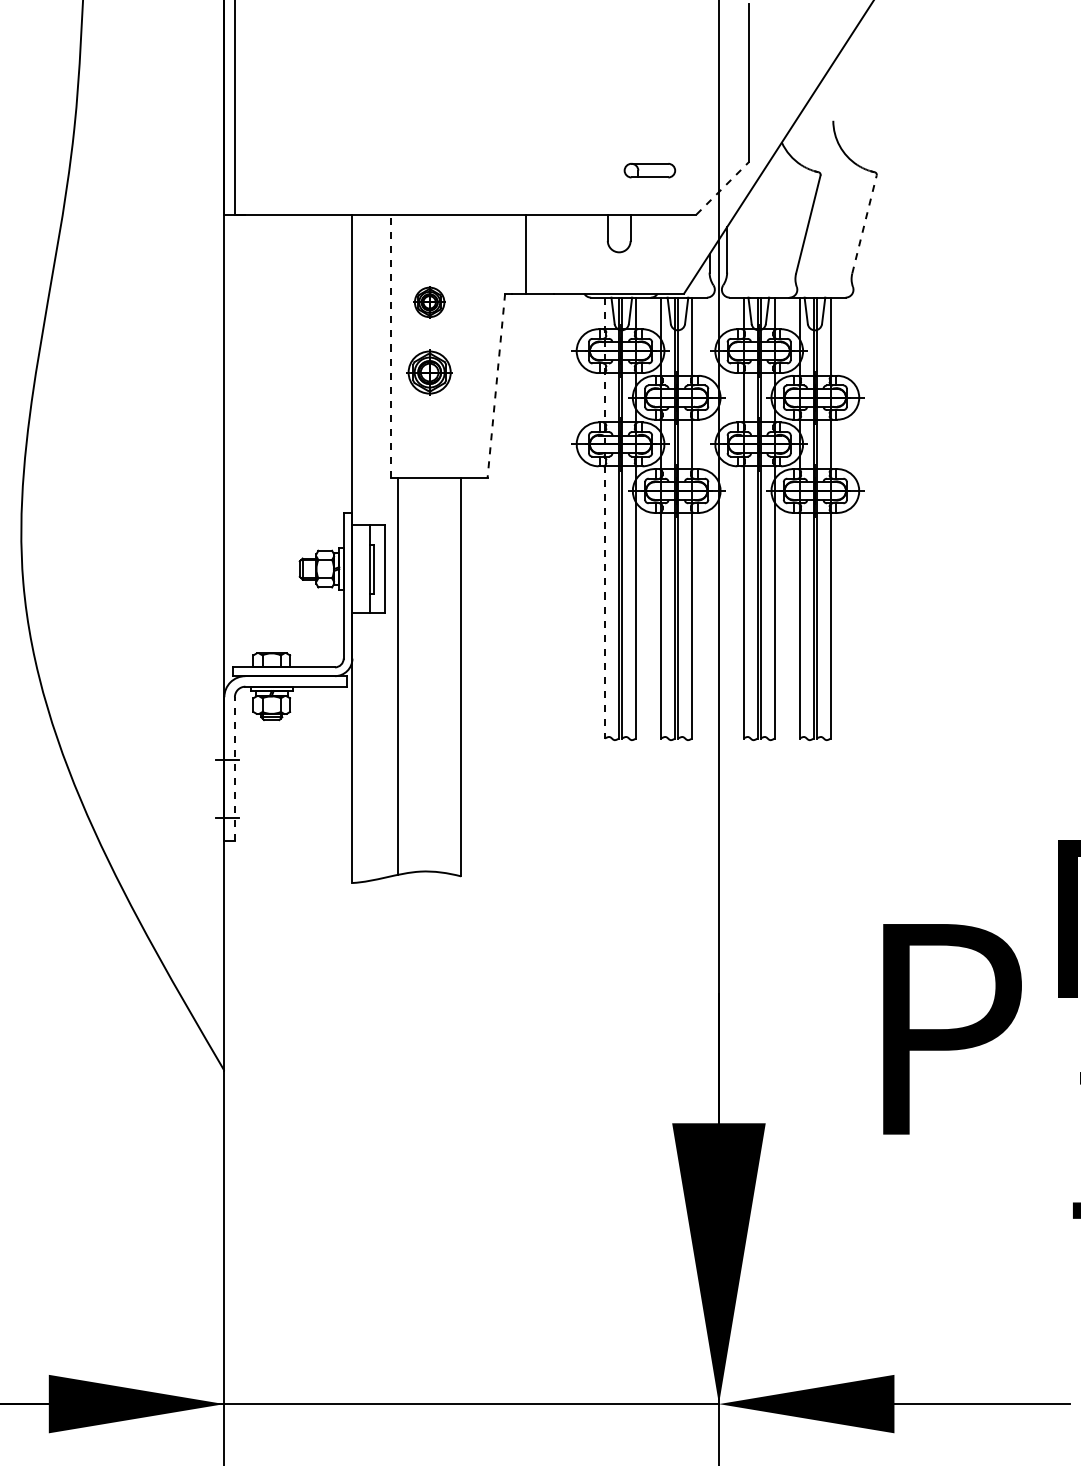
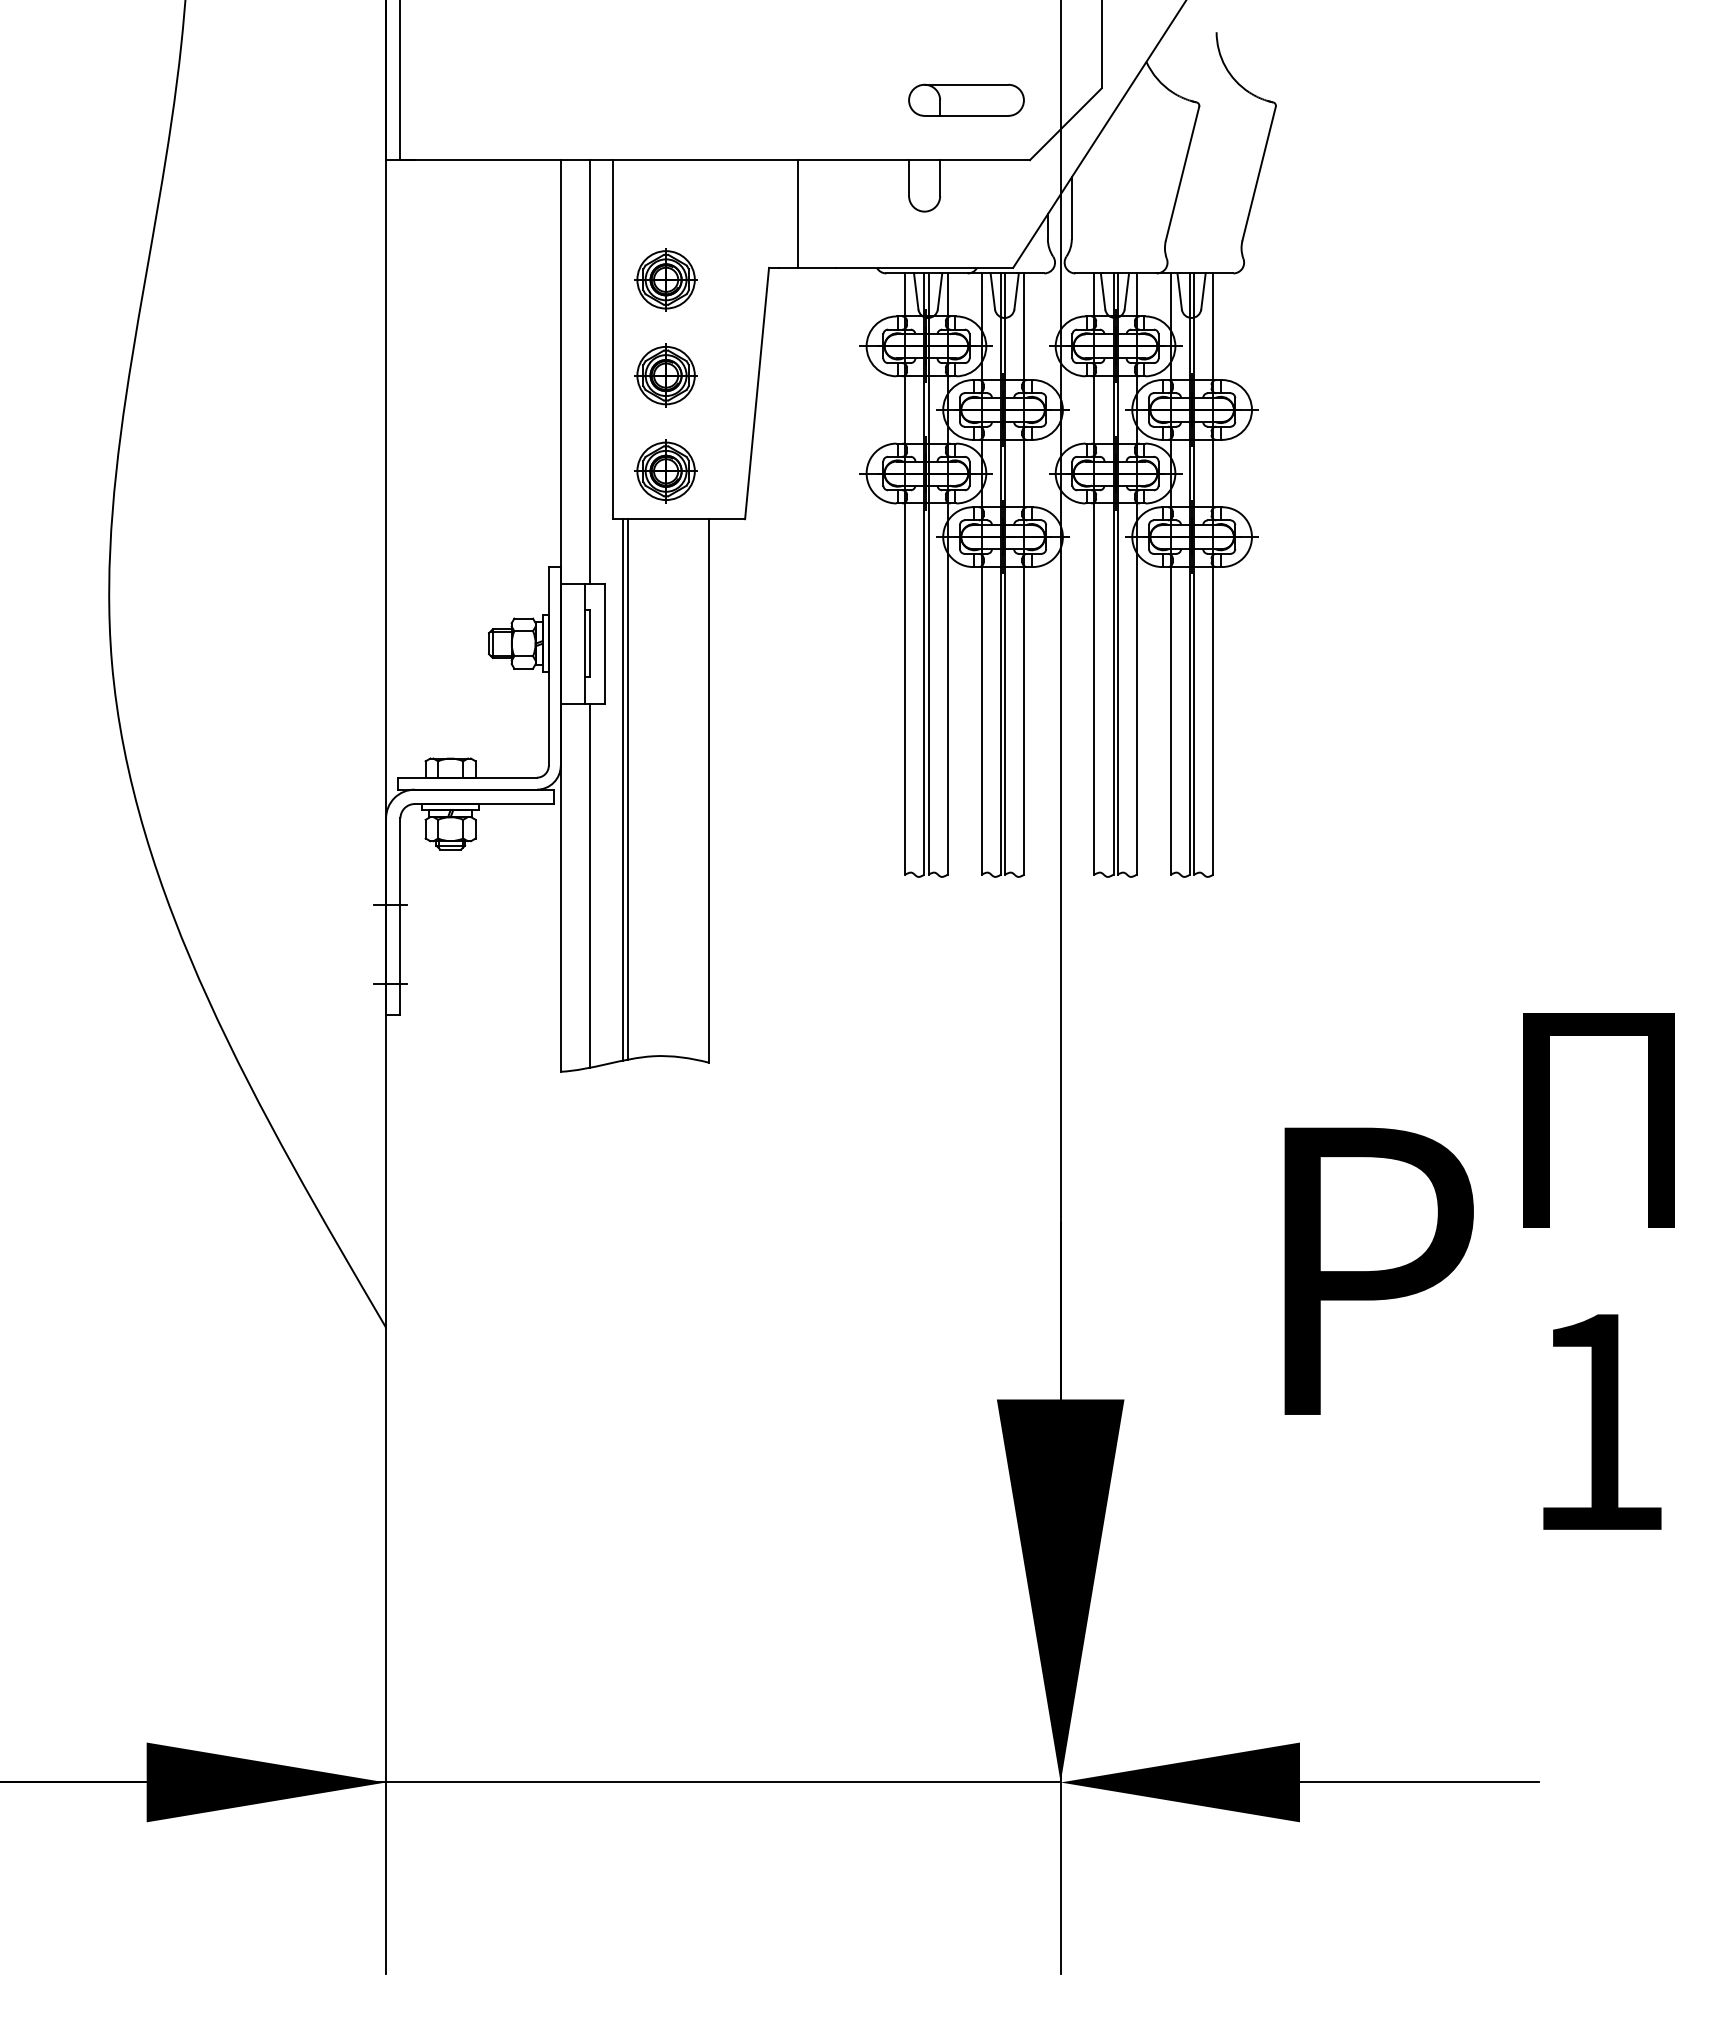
part: (649, 170) -> (966, 99), size x1.67
line: (722, 188) -> (1065, 124), dashed -> solid
line: (864, 224) -> (1259, 173), dashed -> solid
part: (429, 302) -> (665, 279), size x1.43
line: (391, 346) -> (613, 339), dashed -> solid
line: (374, 369) -> (590, 371), added
line: (496, 386) -> (757, 394), dashed -> solid
part: (429, 442) -> (665, 471), added
line: (605, 518) -> (905, 574), dashed -> solid
line: (401, 676) -> (627, 789), added
line: (374, 746) -> (590, 885), added
line: (234, 769) -> (400, 916), dashed -> solid

